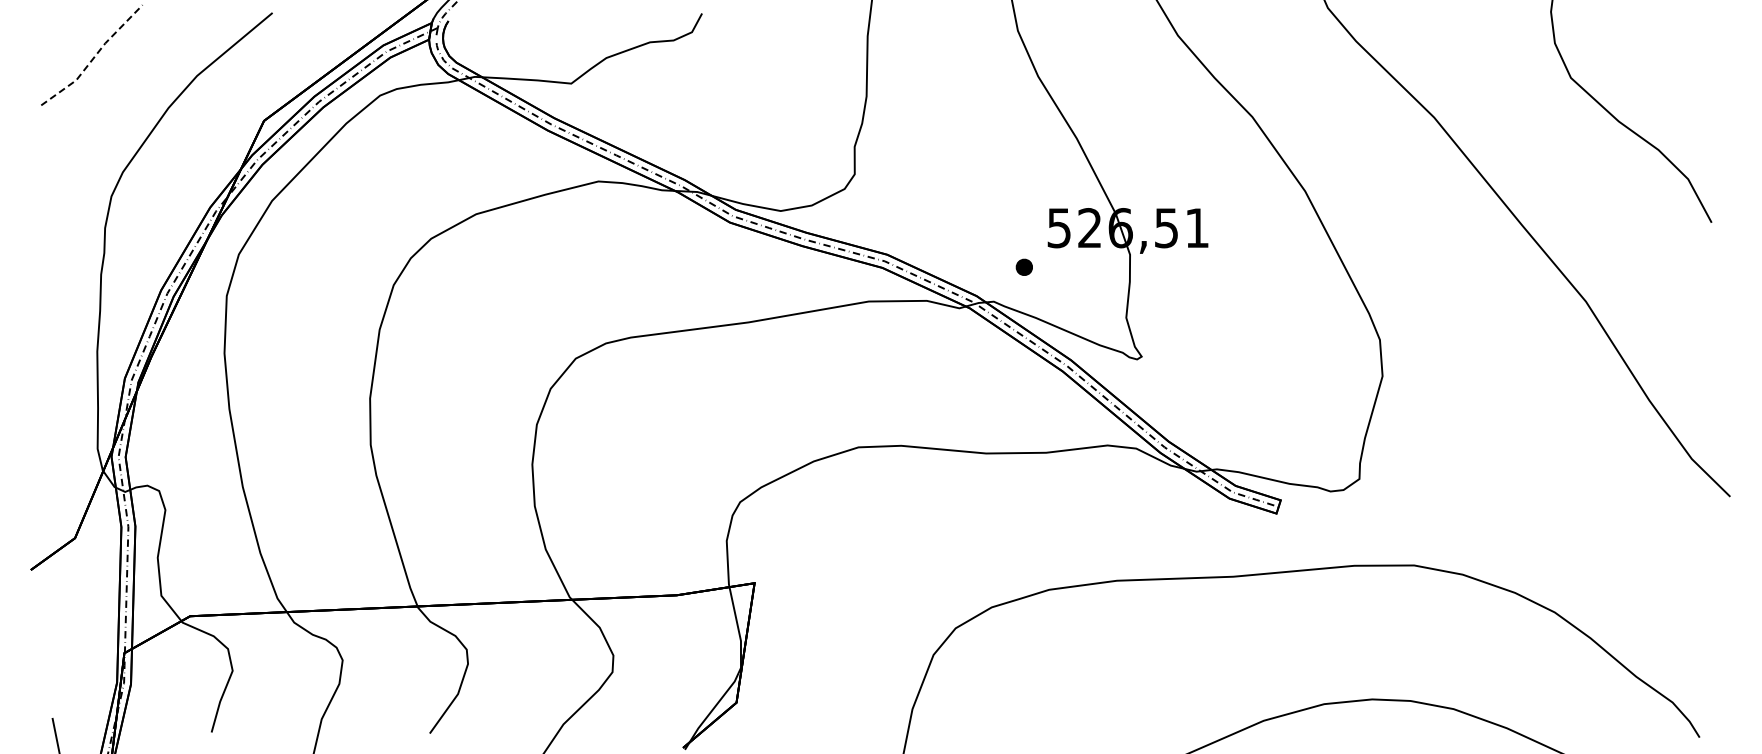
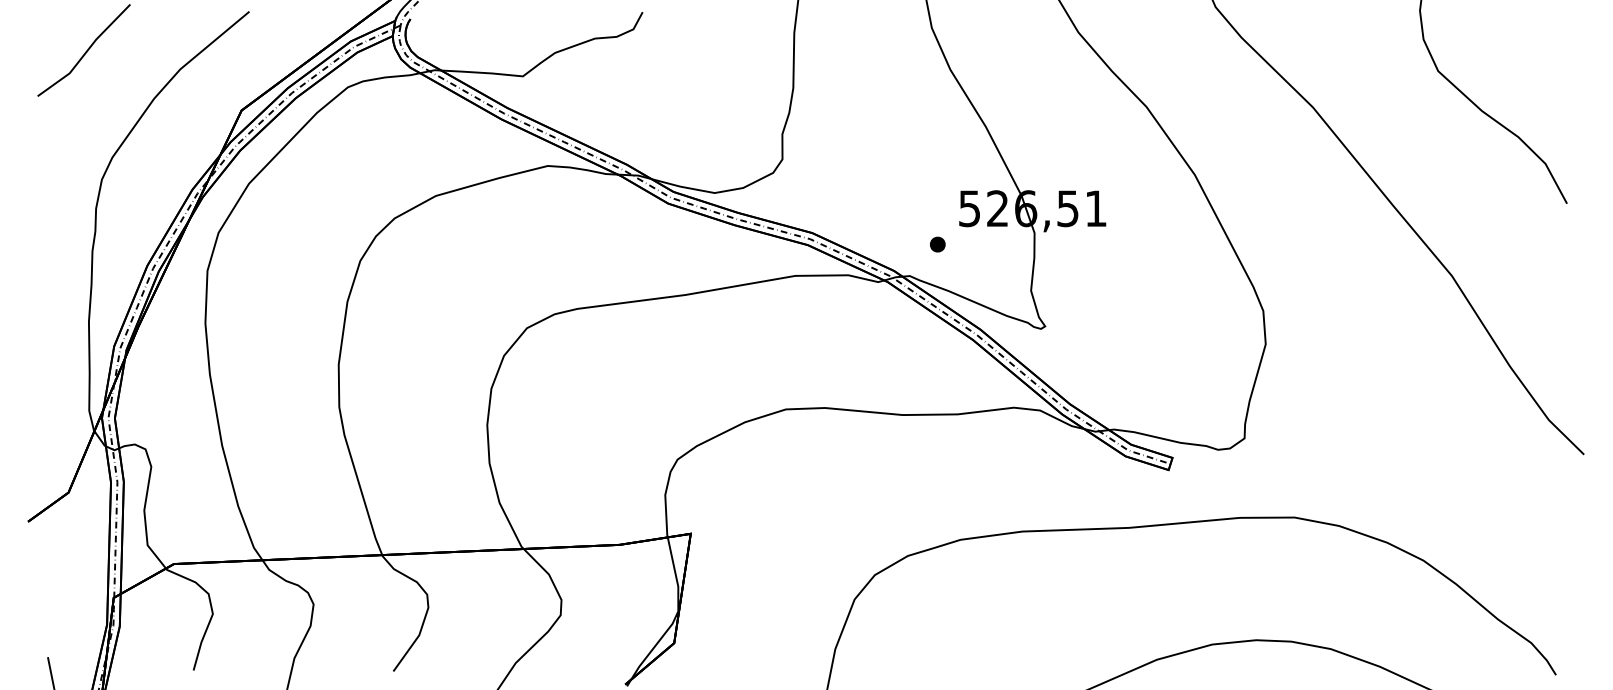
line: (93, 57) -> (85, 52), dashed -> solid

